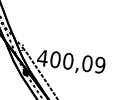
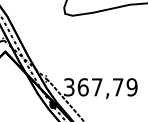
text: (64, 61) -> (93, 87), 400,09 -> 367,79

